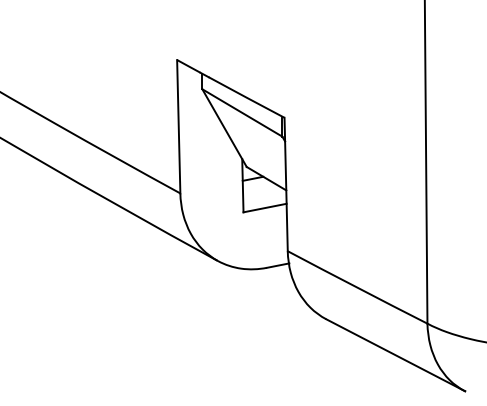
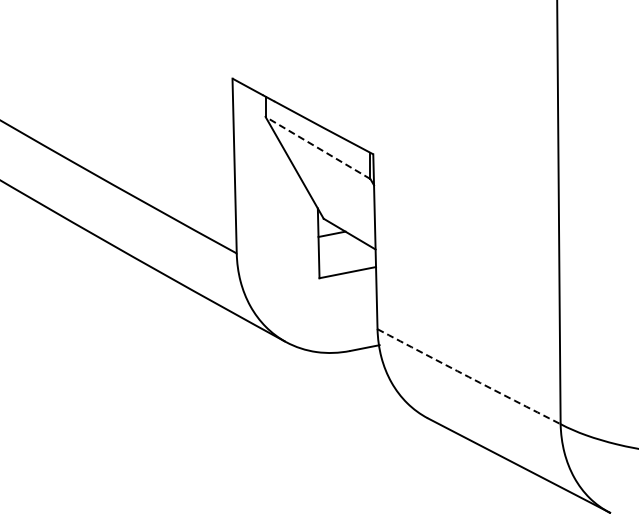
line: (242, 112) -> (318, 147), solid -> dashed
arc: (357, 288) -> (468, 377), solid -> dashed

